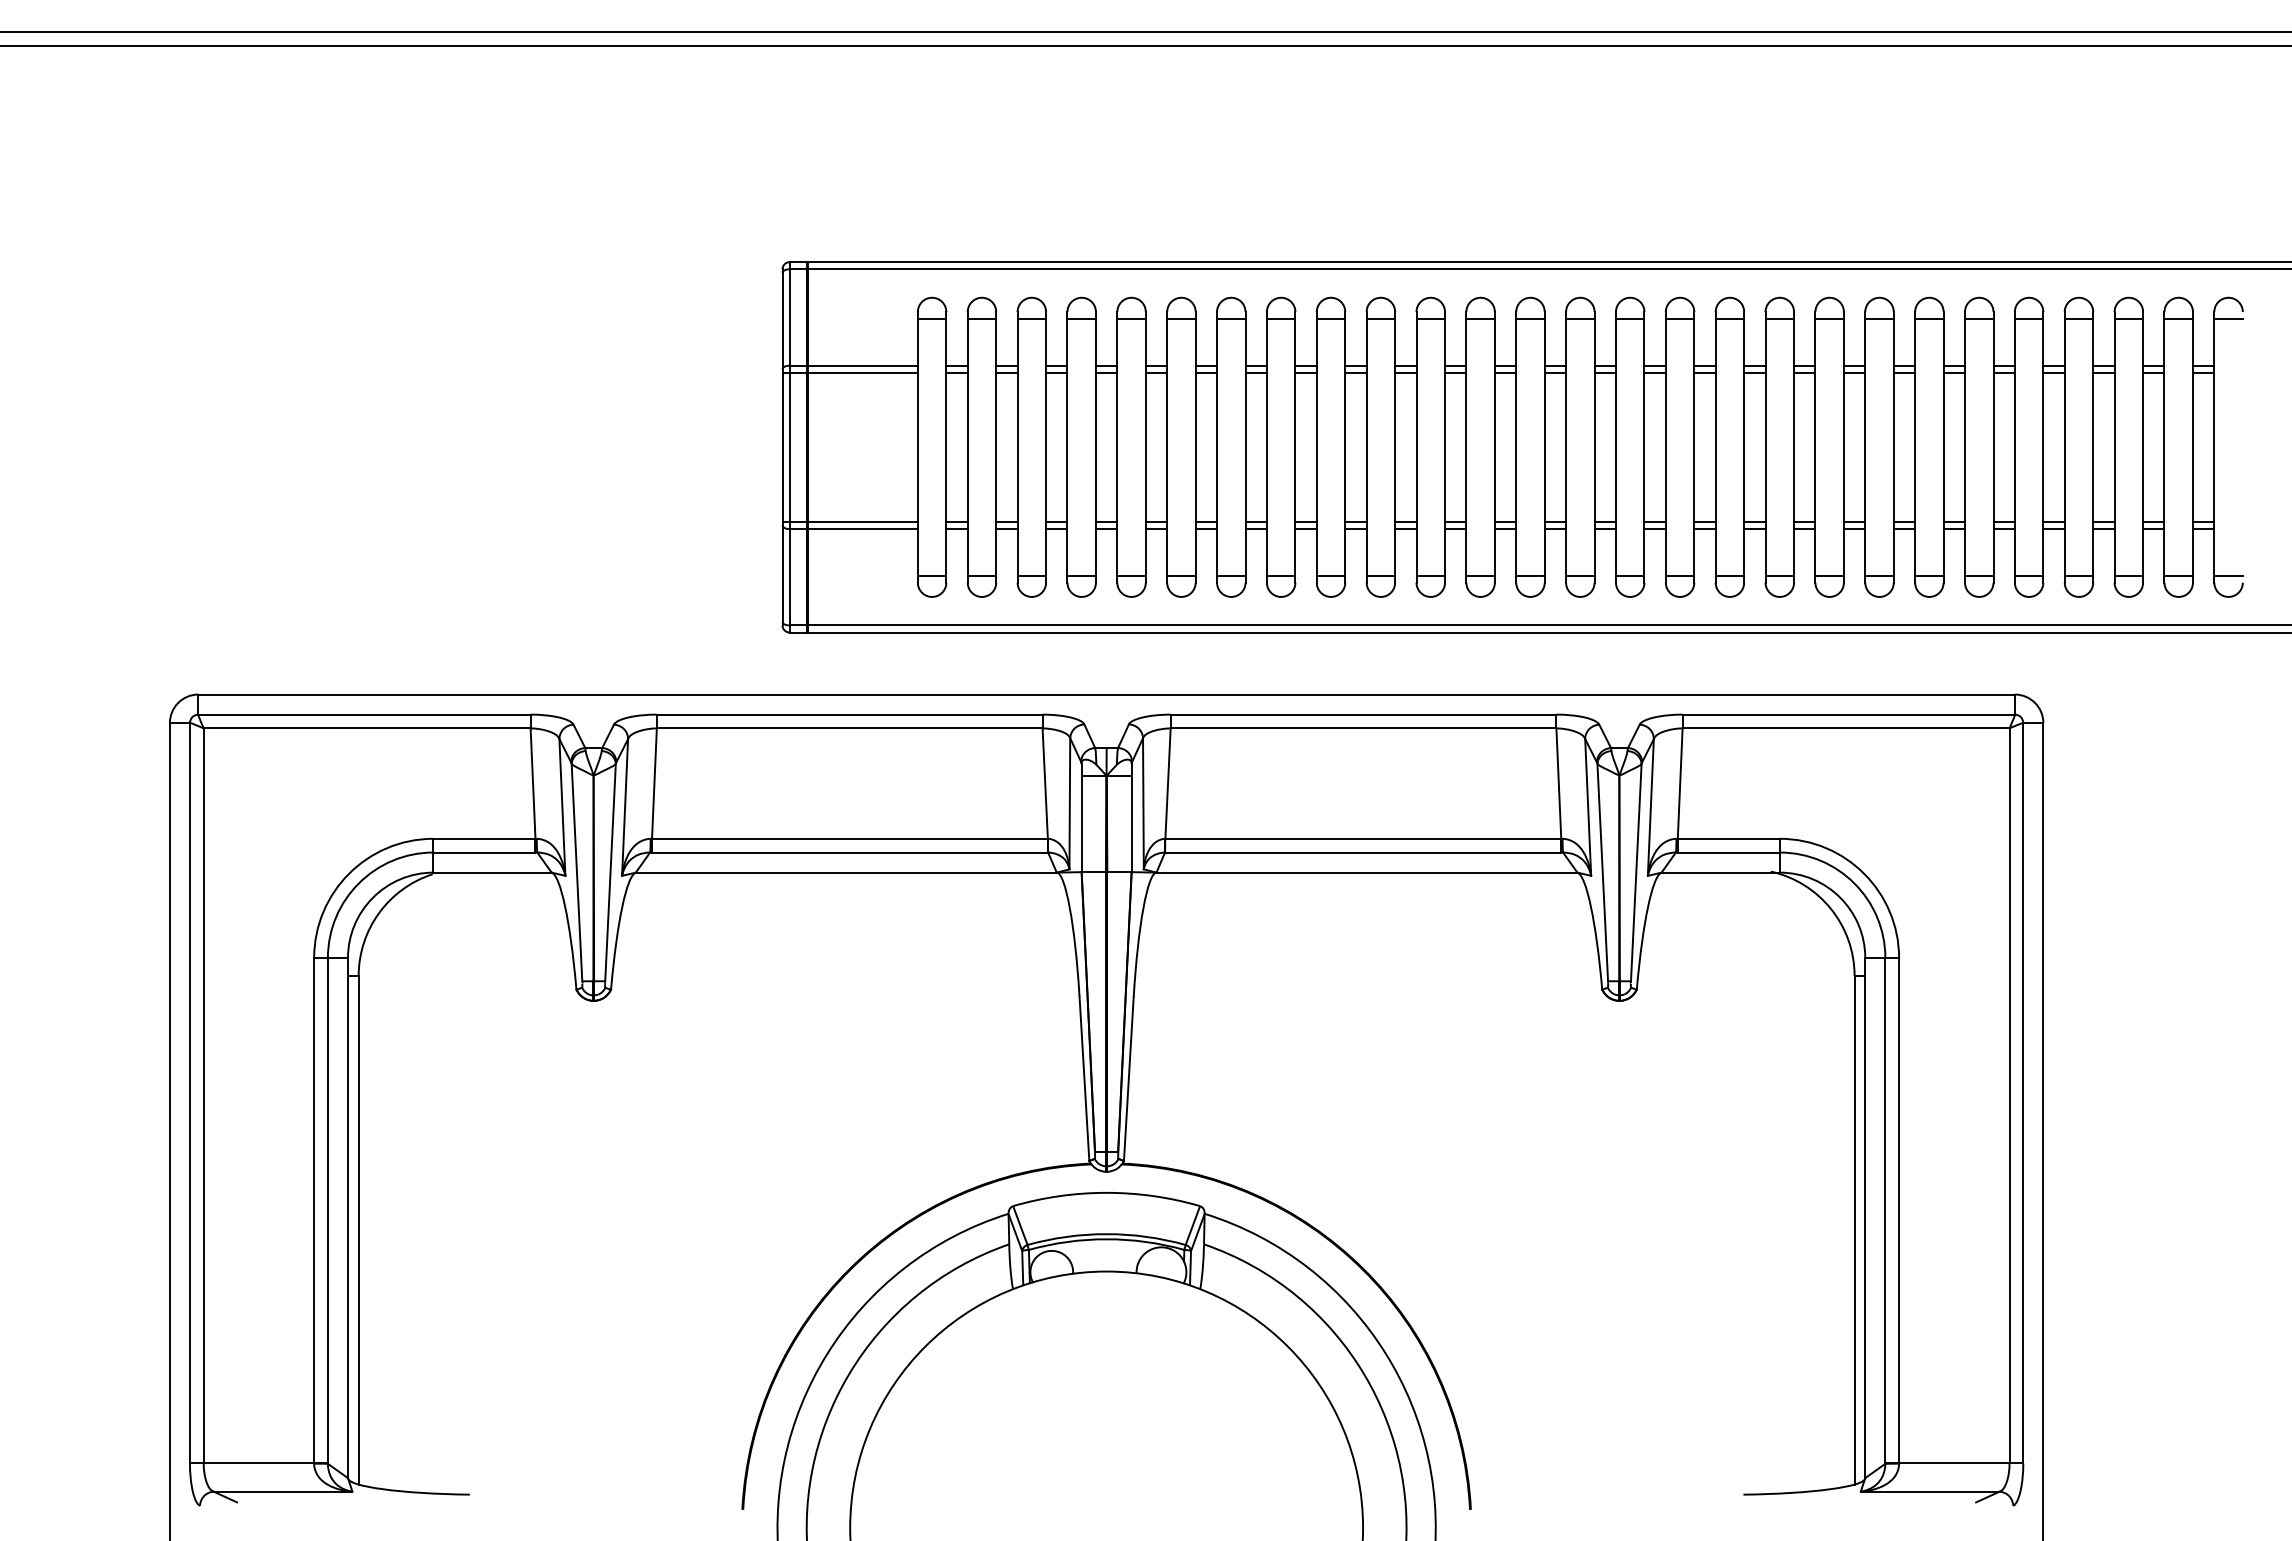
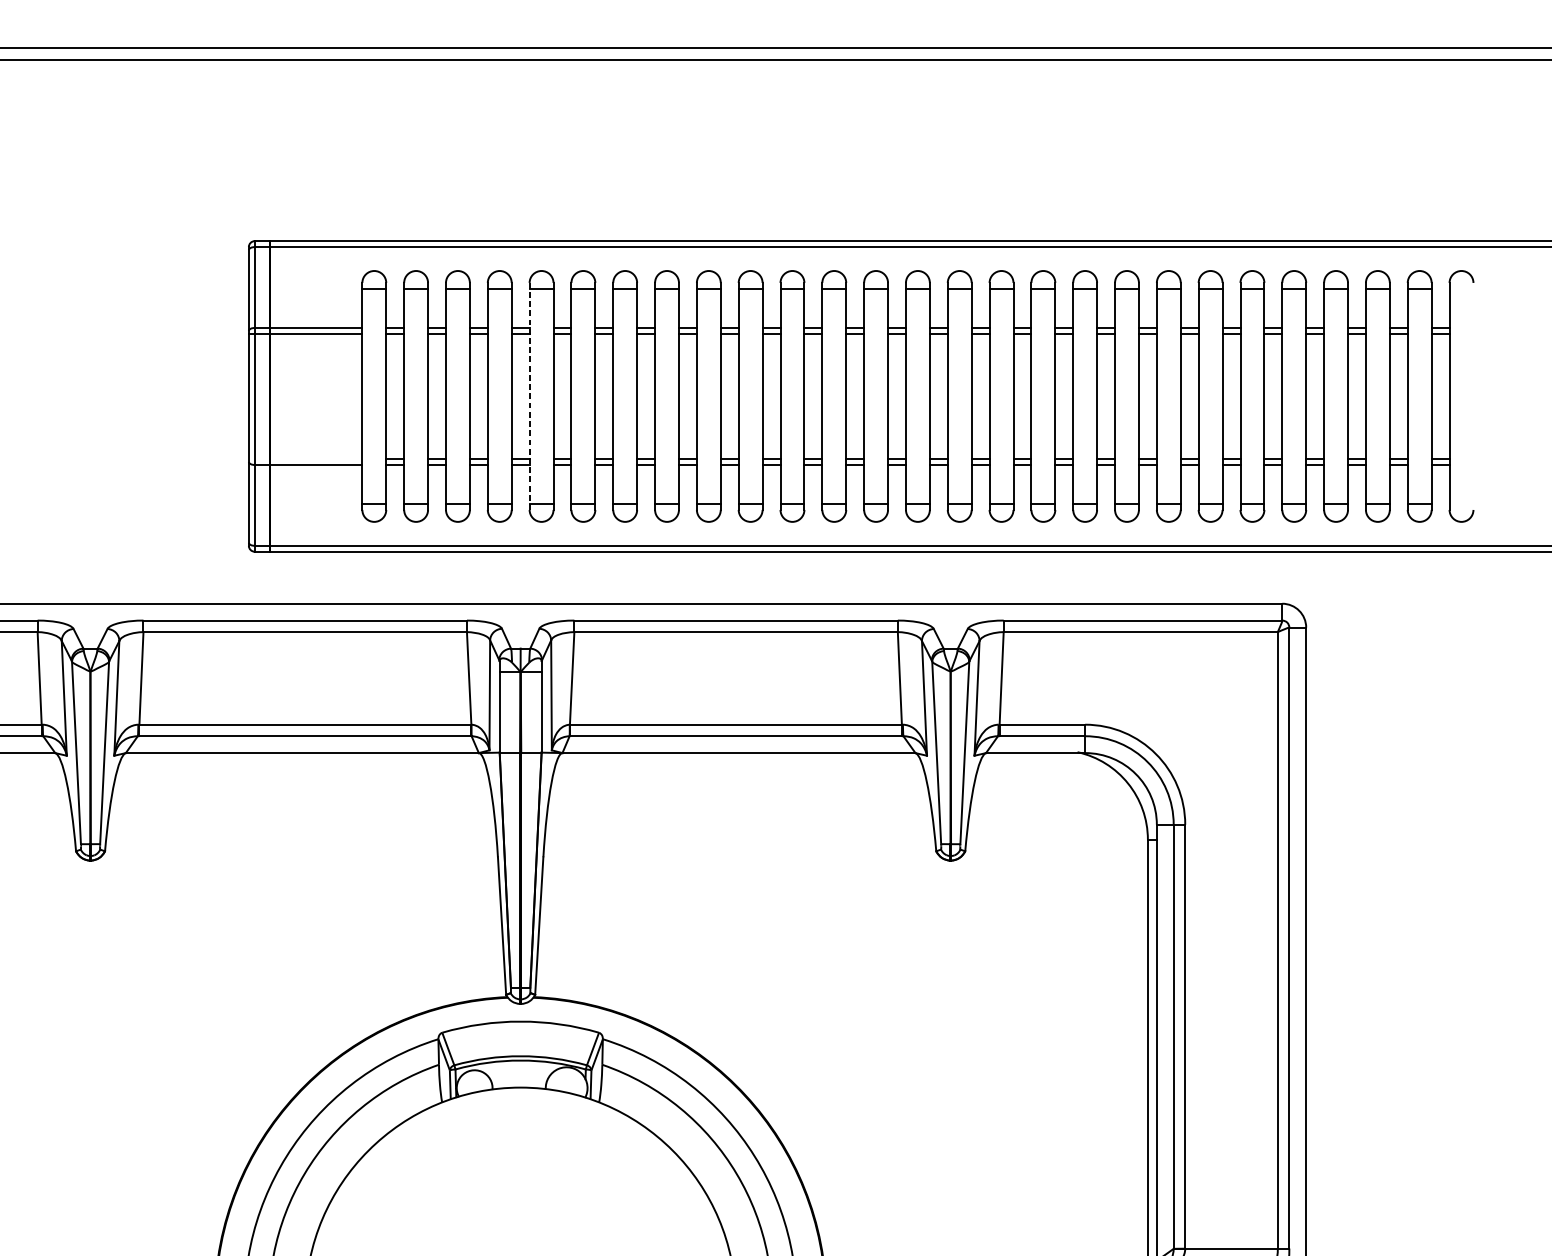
line: (2228, 319) -> (1461, 289), removed
line: (1117, 446) -> (529, 395), solid -> dashed
line: (849, 521) -> (305, 458), removed
line: (2228, 575) -> (1461, 503), removed

